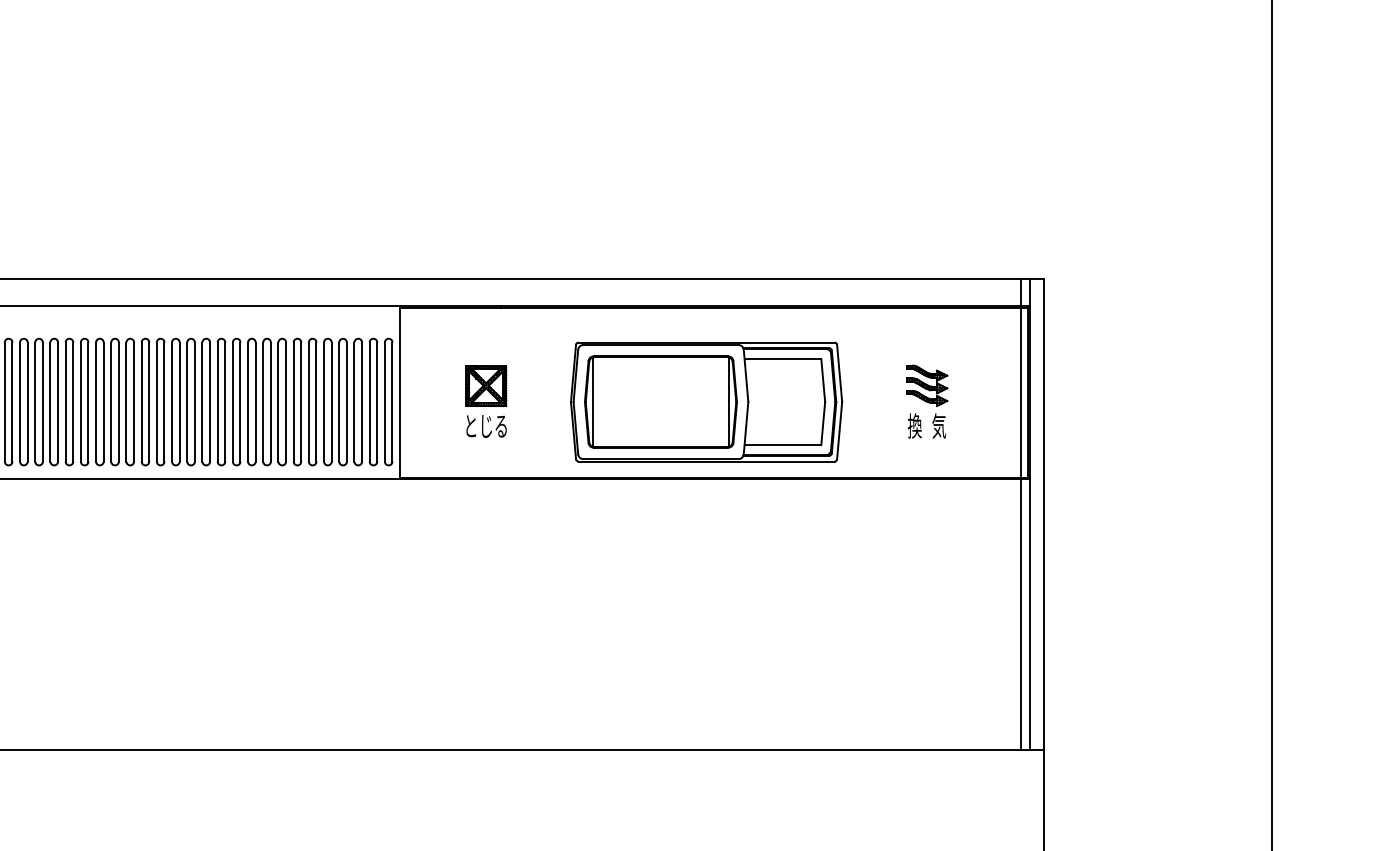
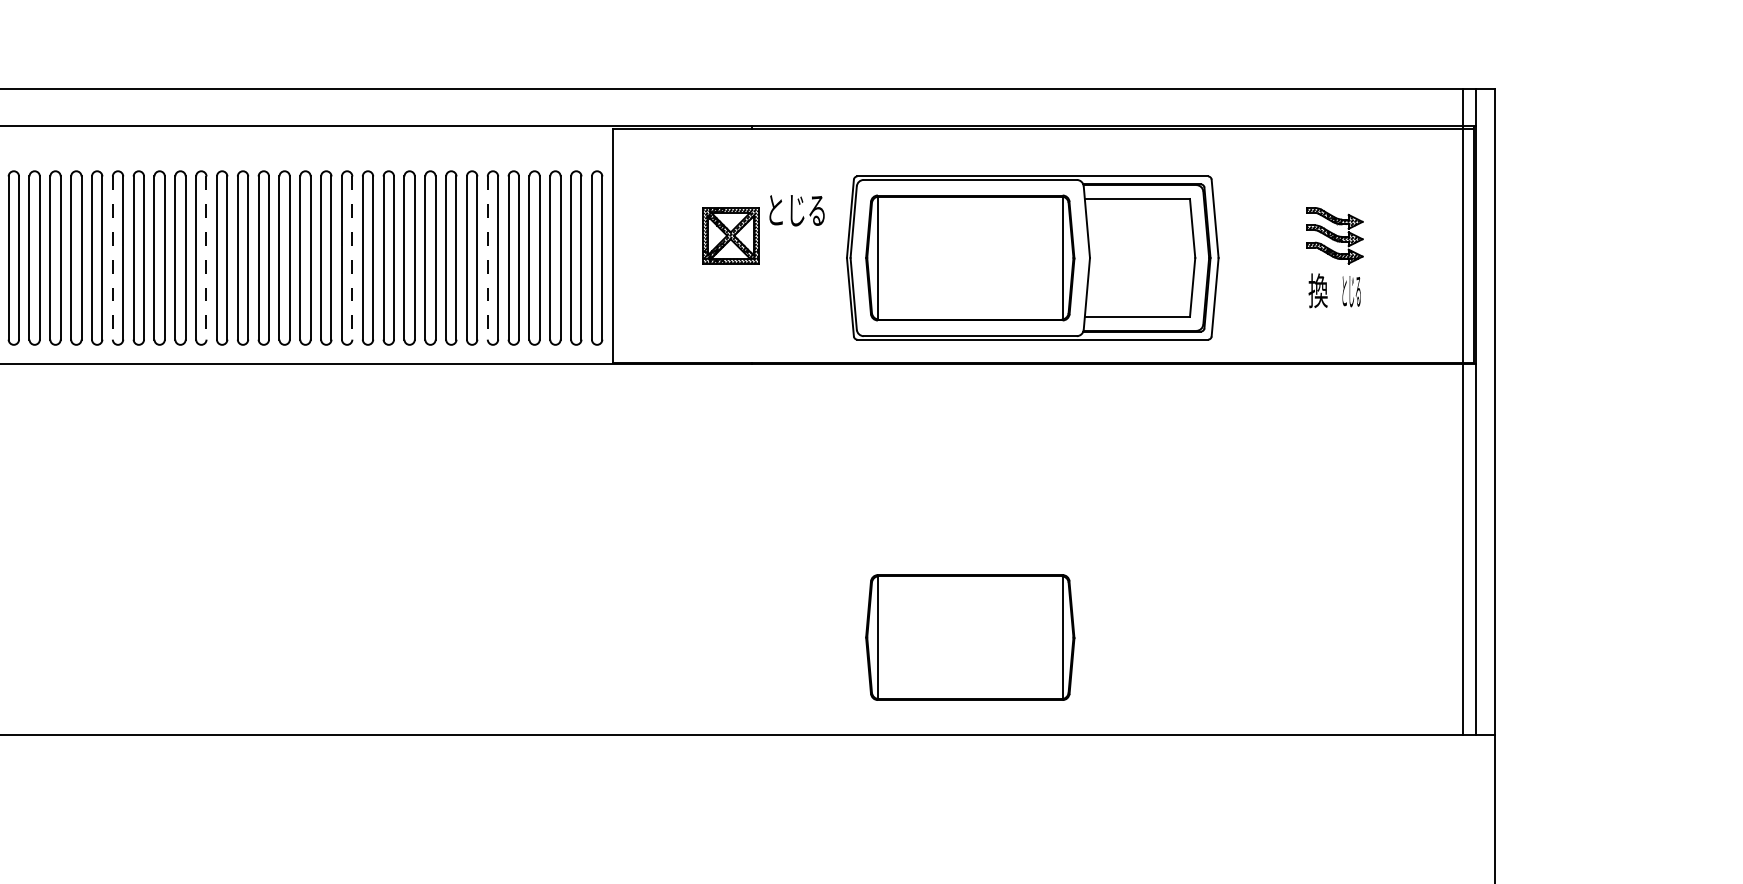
line: (35, 402) -> (113, 258), solid -> dashed
line: (103, 402) -> (206, 258), solid -> dashed
line: (210, 402) -> (352, 258), solid -> dashed
line: (308, 402) -> (487, 258), solid -> dashed
text: (939, 425) -> (1351, 290), 気 -> とじる
text: (486, 426) -> (796, 210), moved
part: (660, 678) -> (969, 636), added

